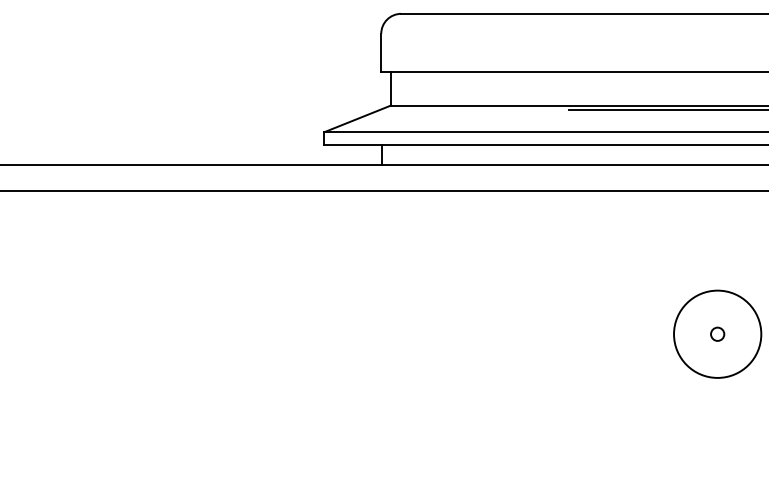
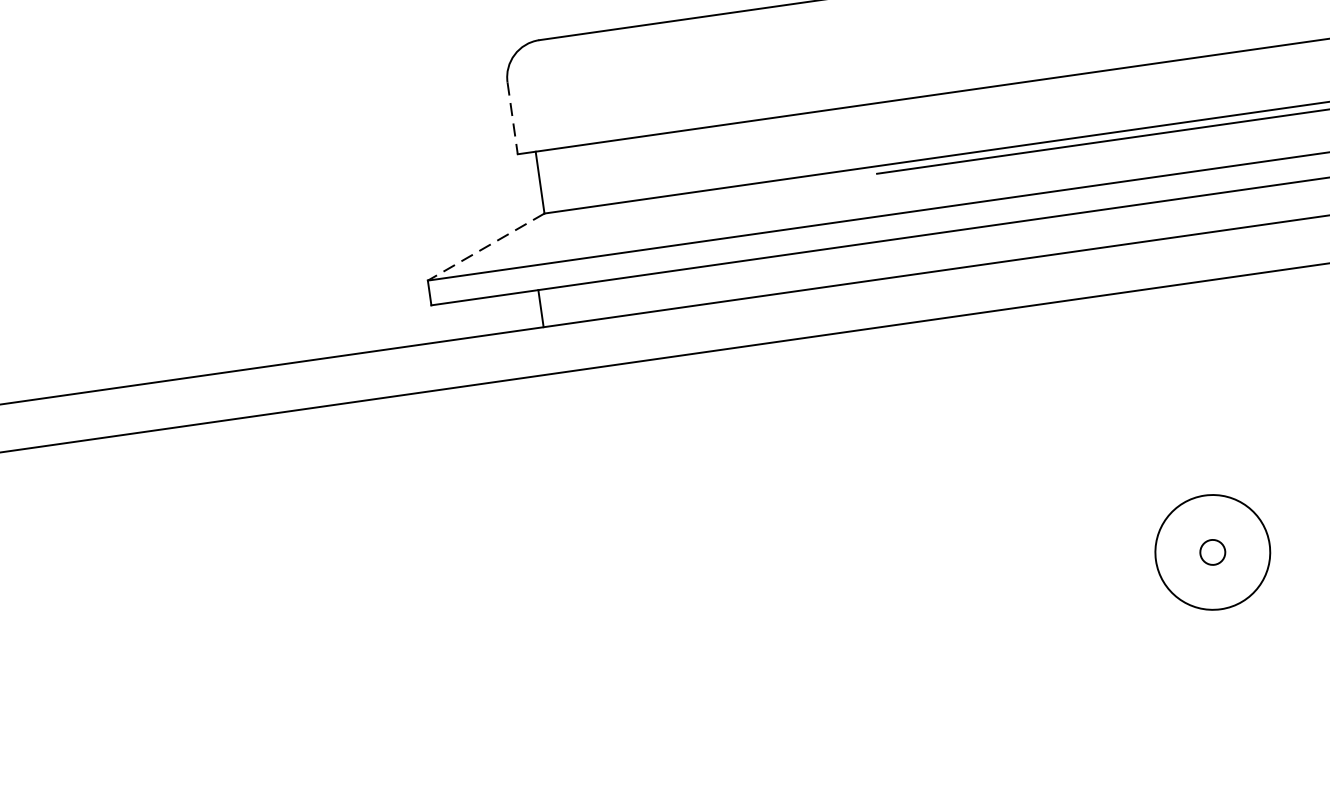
line: (381, 53) -> (513, 119), solid -> dashed
line: (357, 118) -> (485, 246), solid -> dashed
circle: (717, 333) -> (1212, 551), size x0.7

